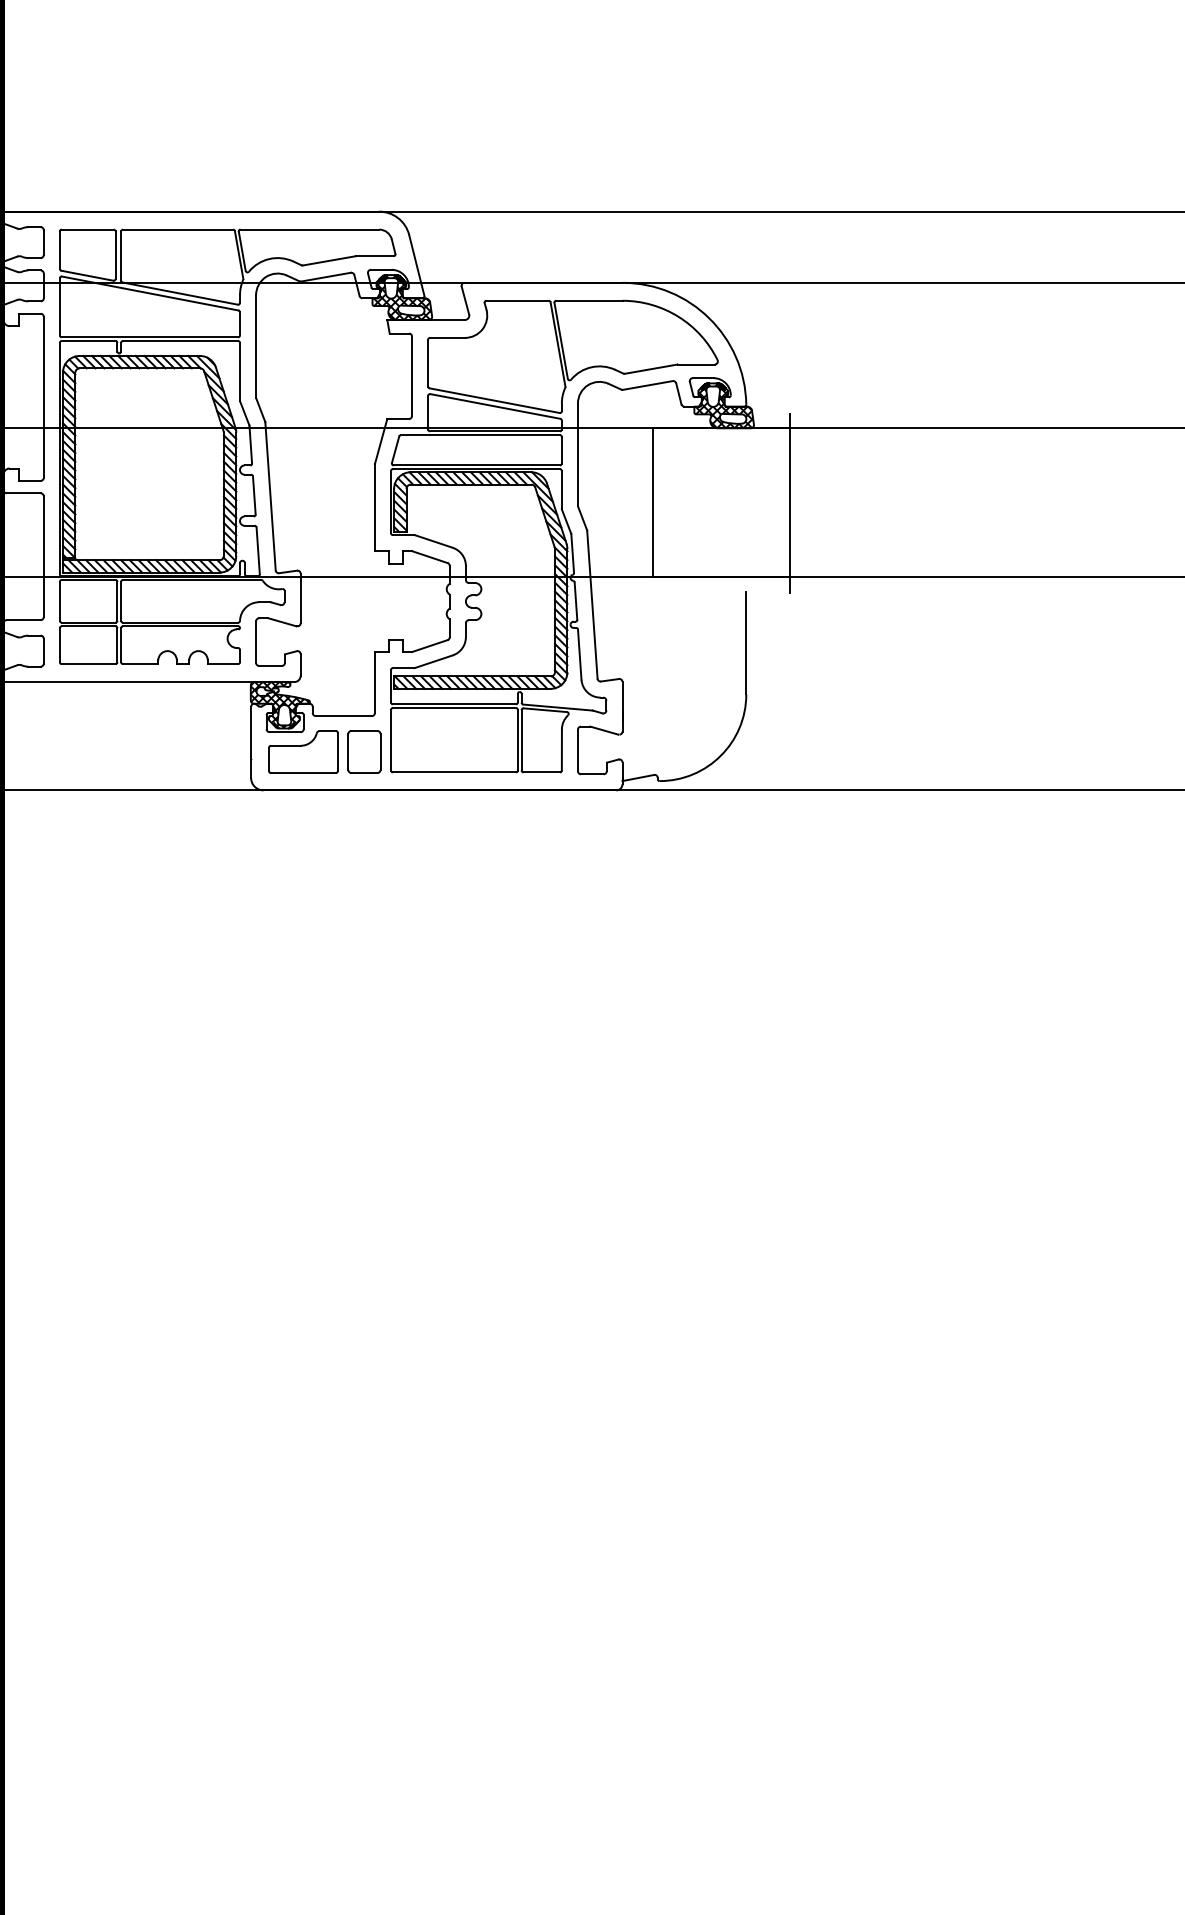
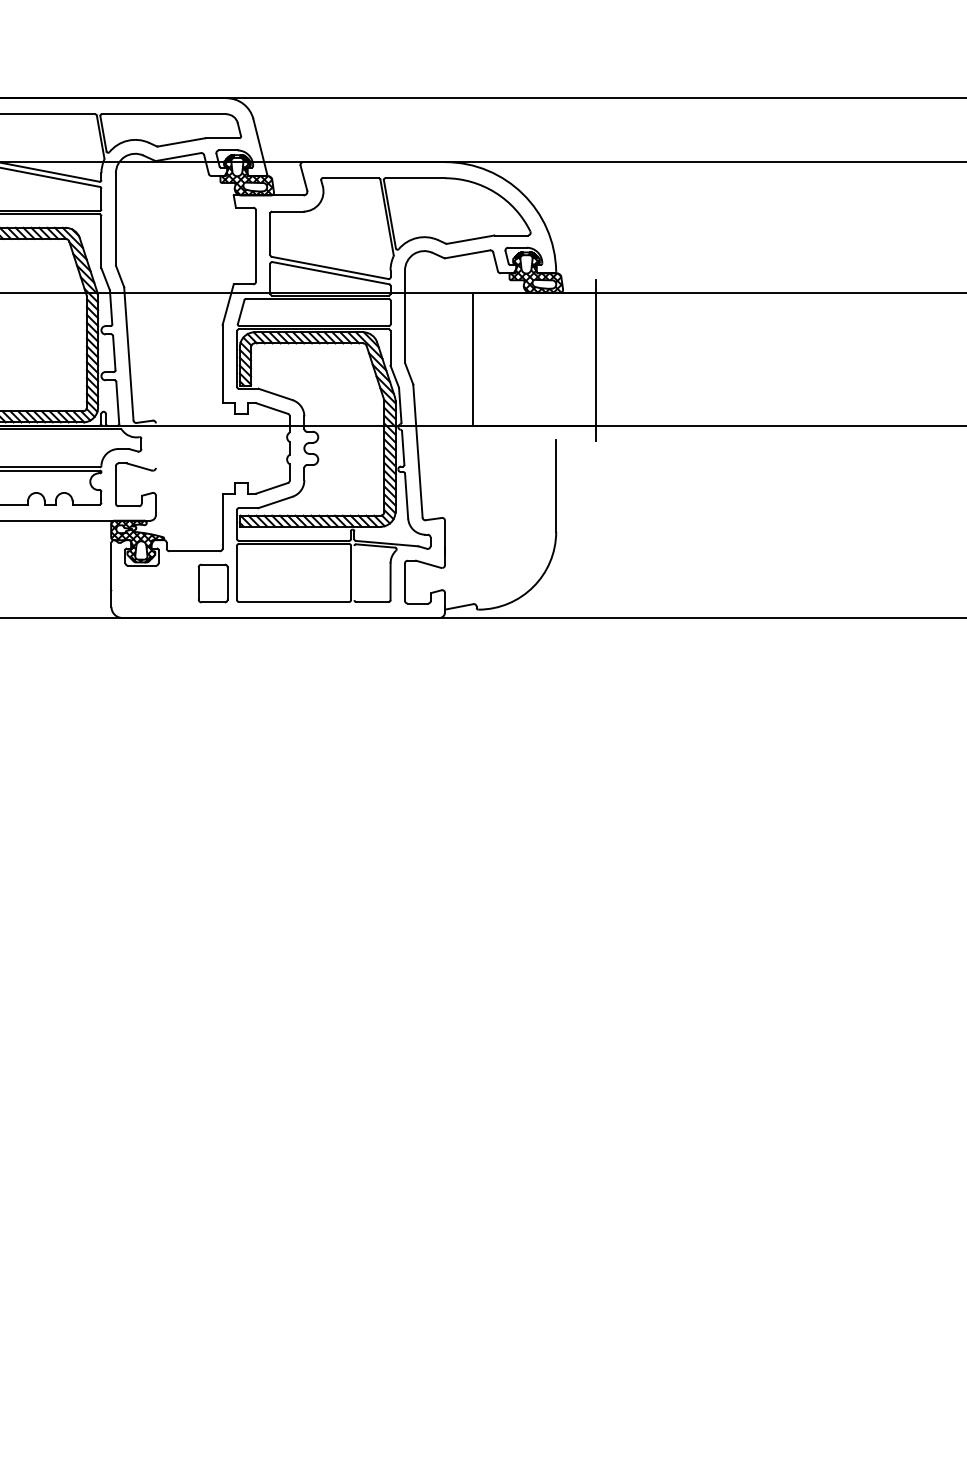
line: (300, 598) -> (155, 445), removed
line: (521, 740) -> (354, 573), removed
part: (303, 751) -> (158, 583), removed

